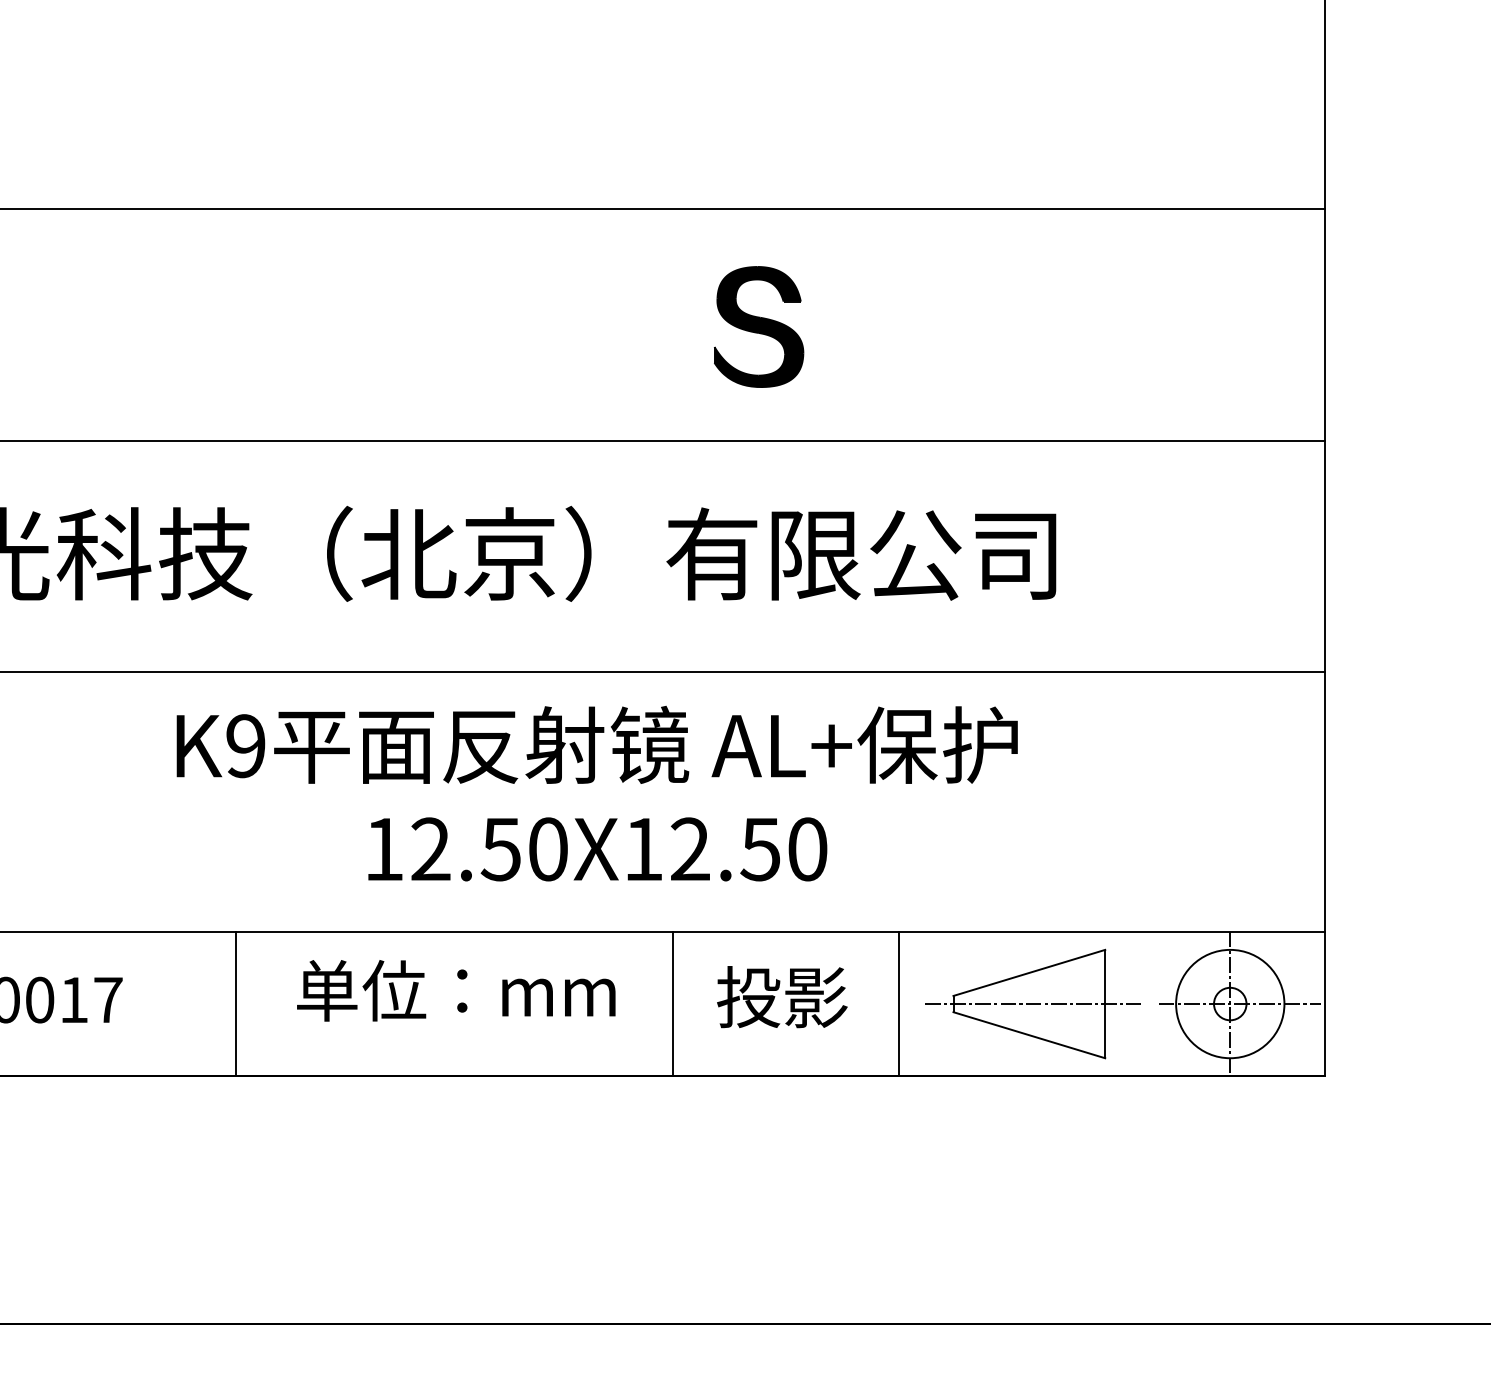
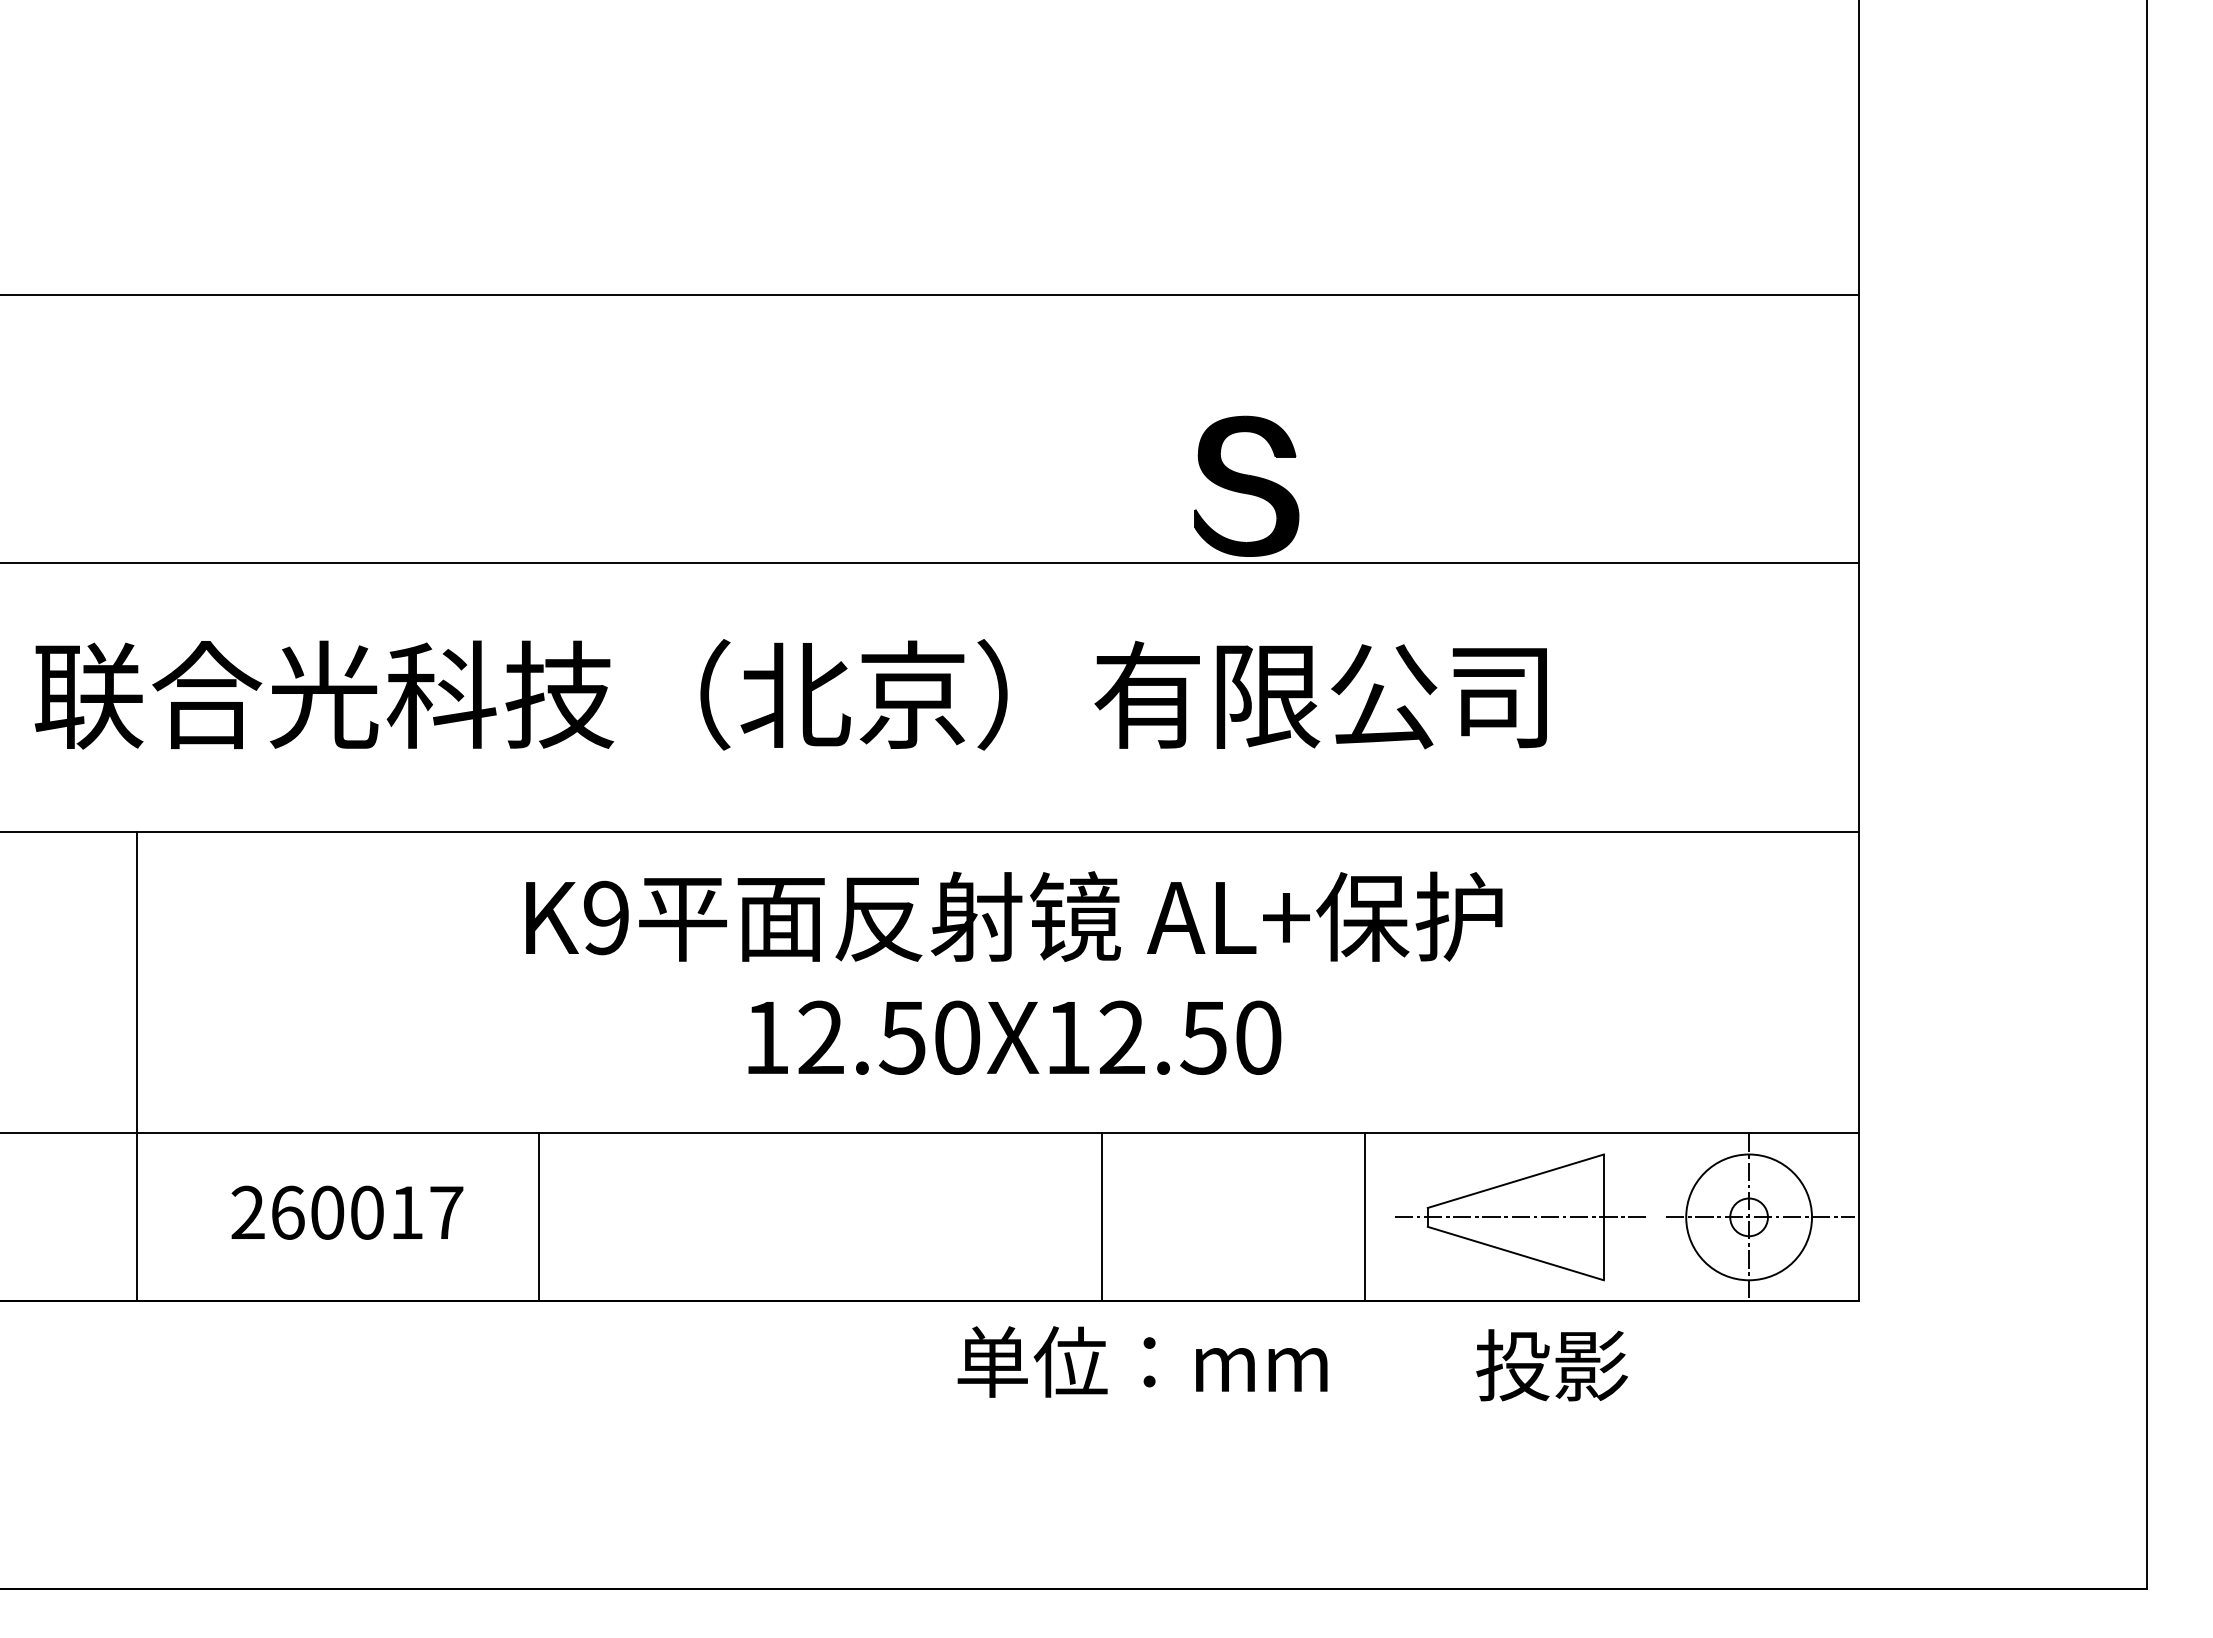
part: (758, 326) -> (1246, 485), moved
text: (456, 990) -> (1142, 1361), moved
text: (781, 997) -> (1551, 1365), moved
line: (236, 1004) -> (539, 1217), moved

